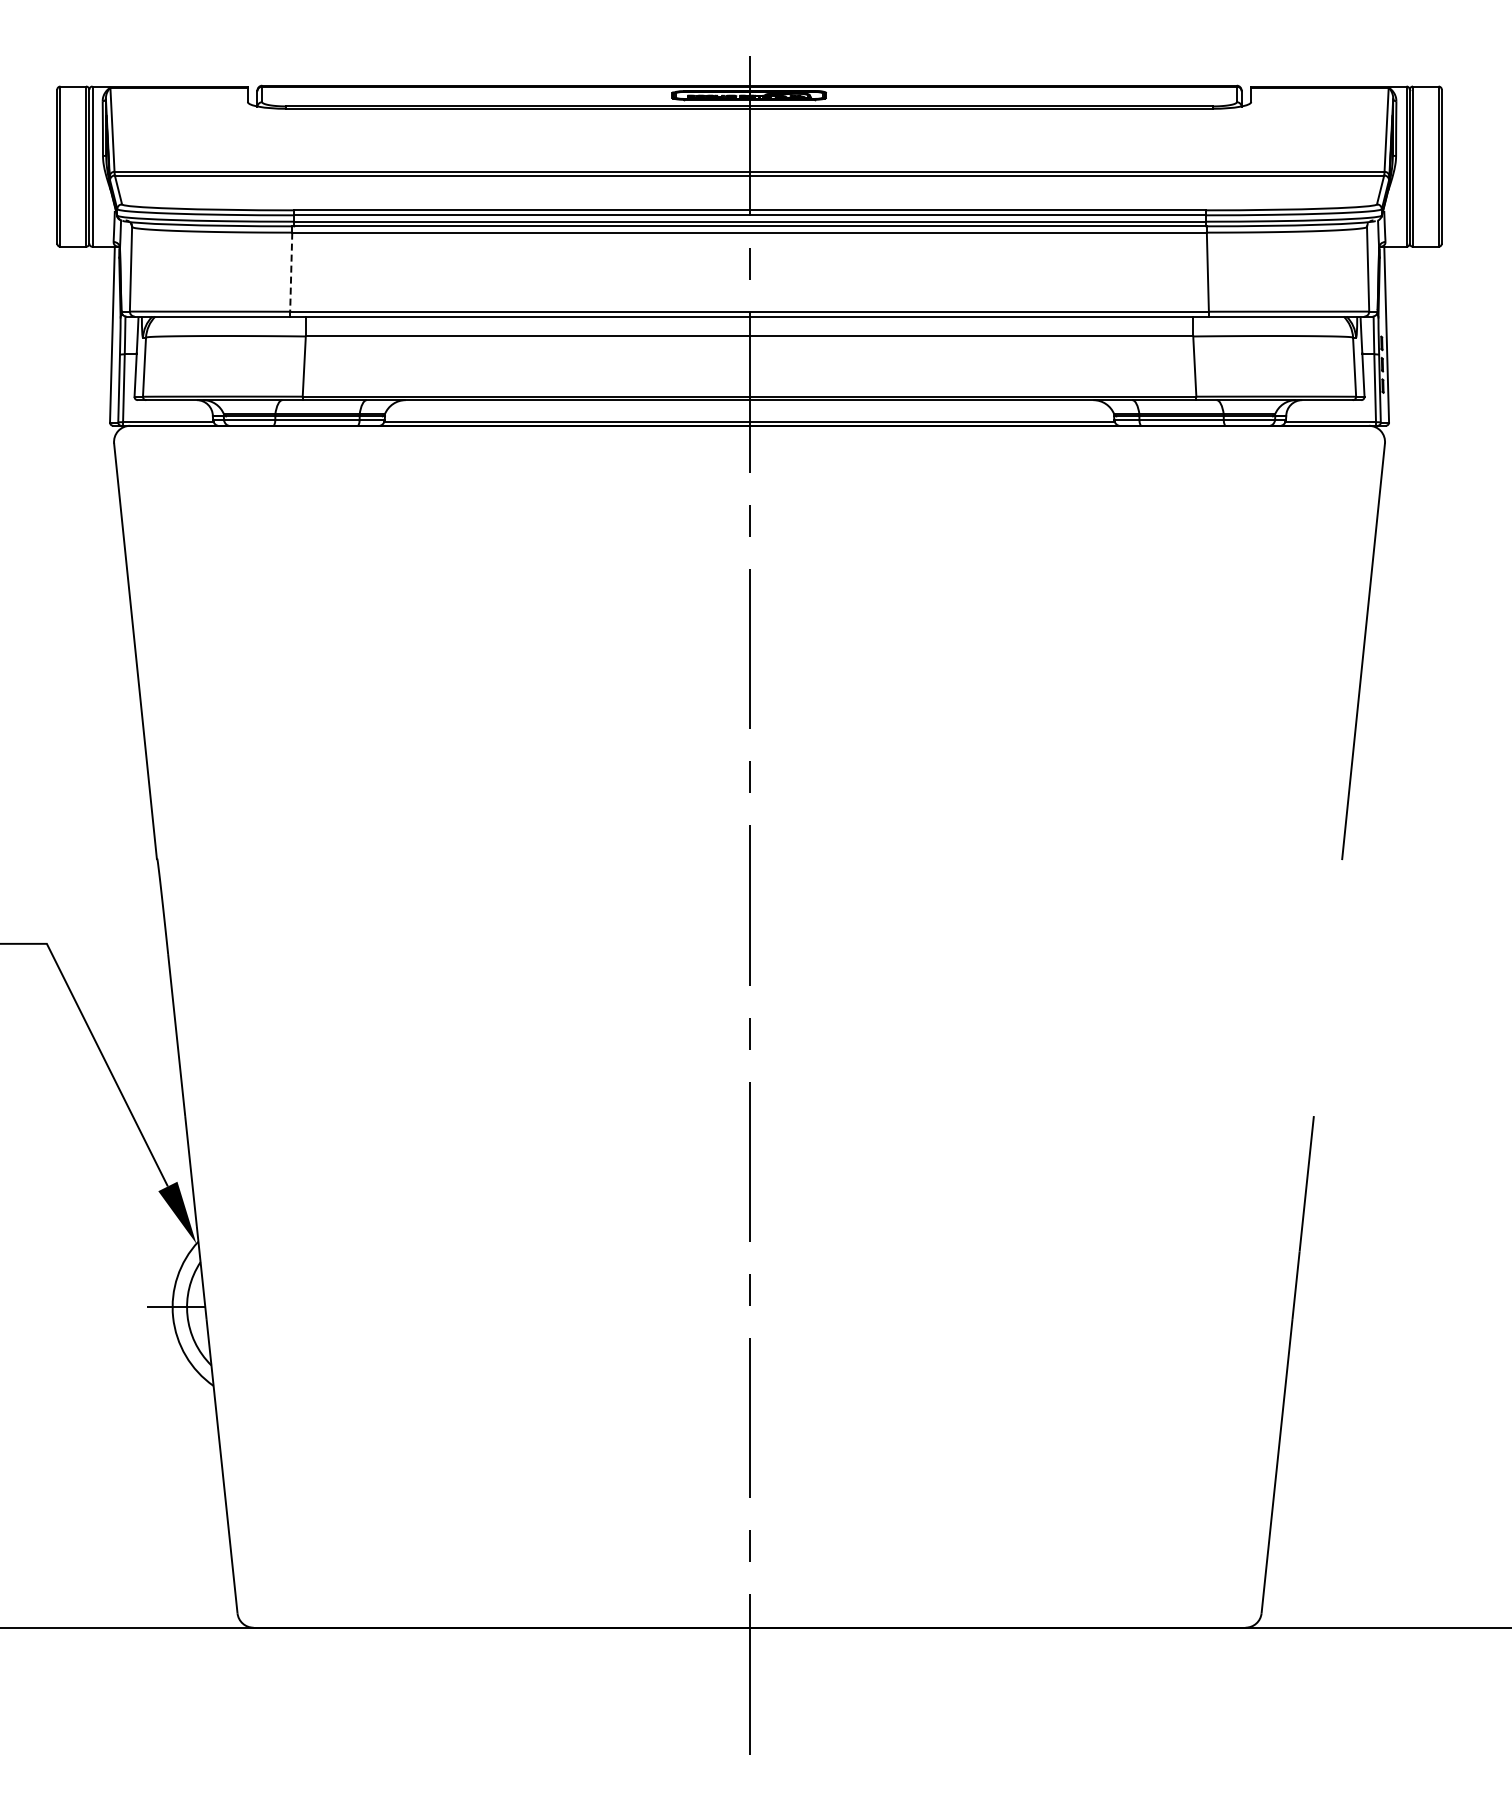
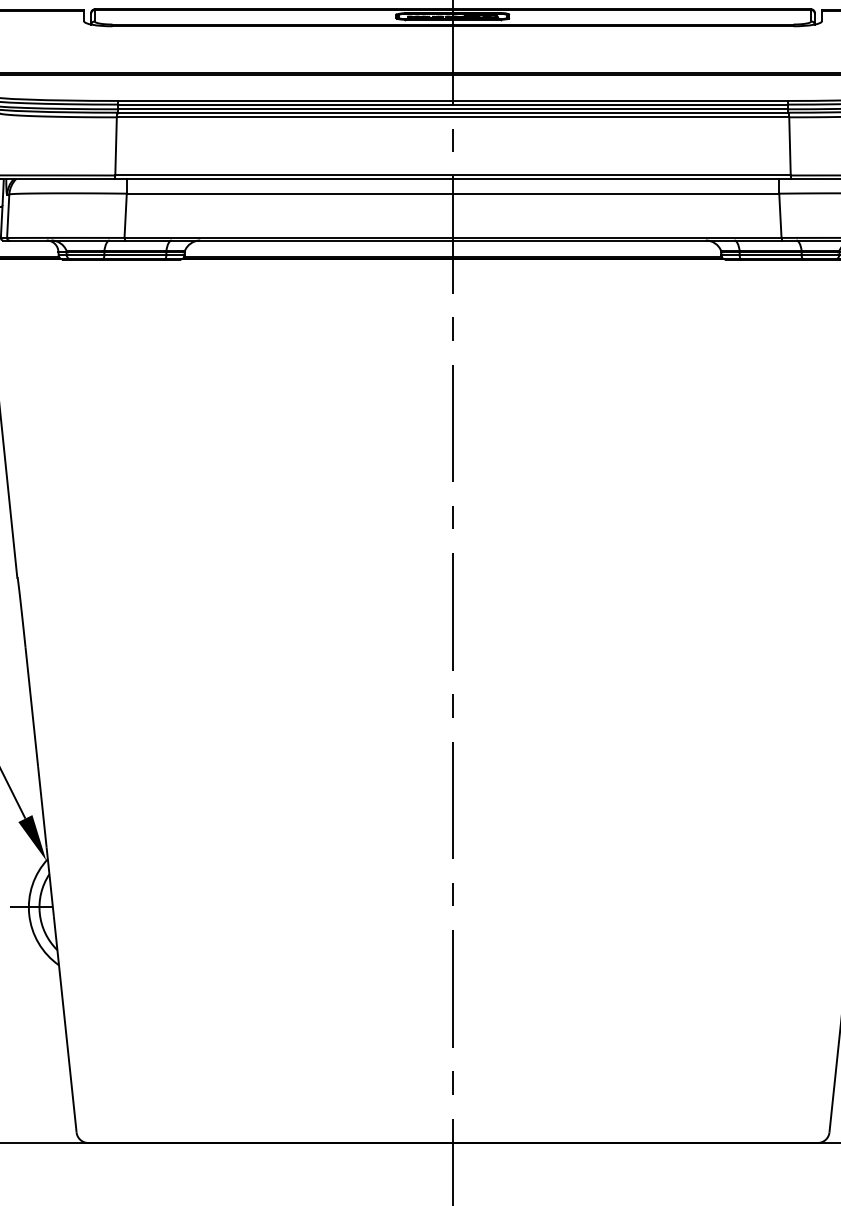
line: (291, 272) -> (116, 146), dashed -> solid

